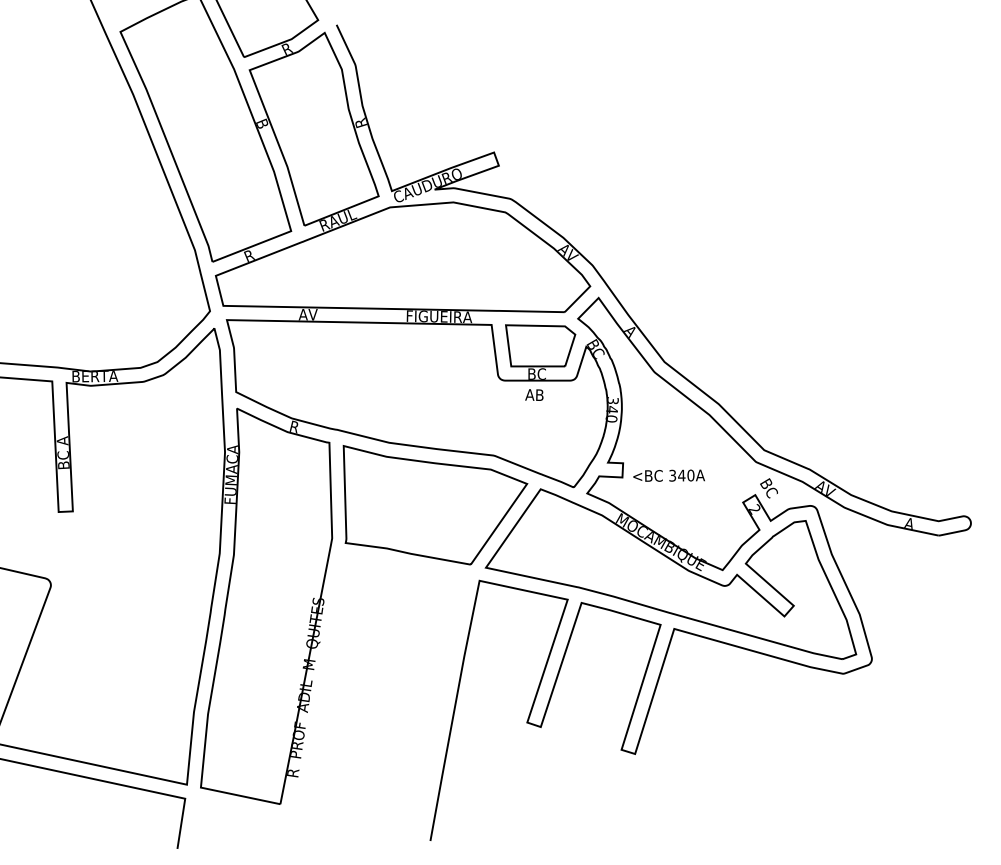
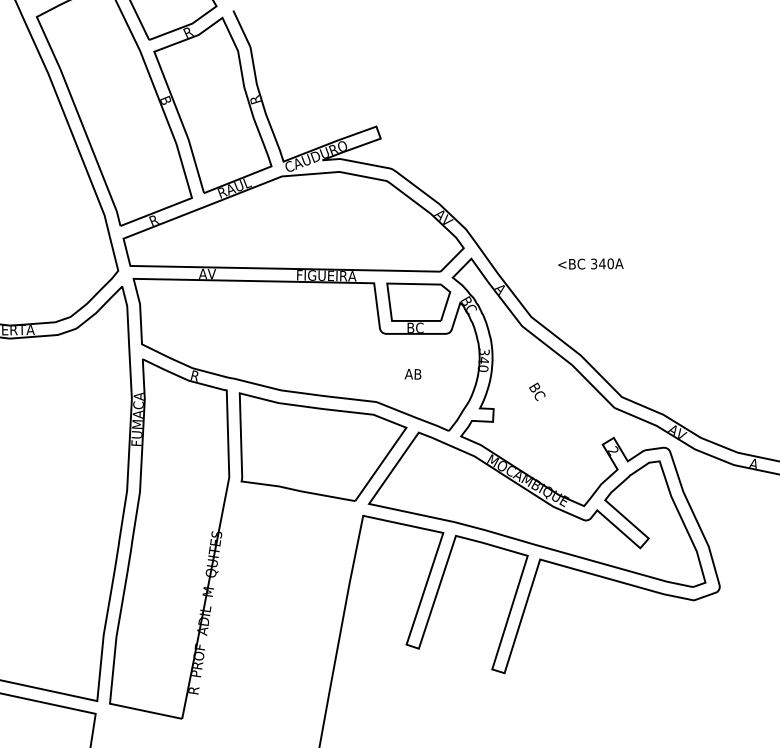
text: (534, 394) -> (413, 373), moved
text: (668, 475) -> (590, 263), moved
text: (768, 488) -> (536, 391), moved

